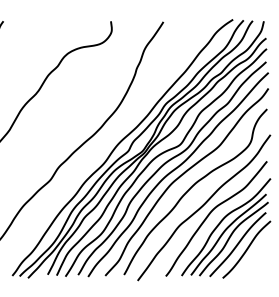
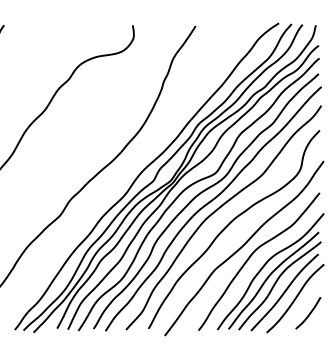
curve: (258, 262) -> (309, 313), added

